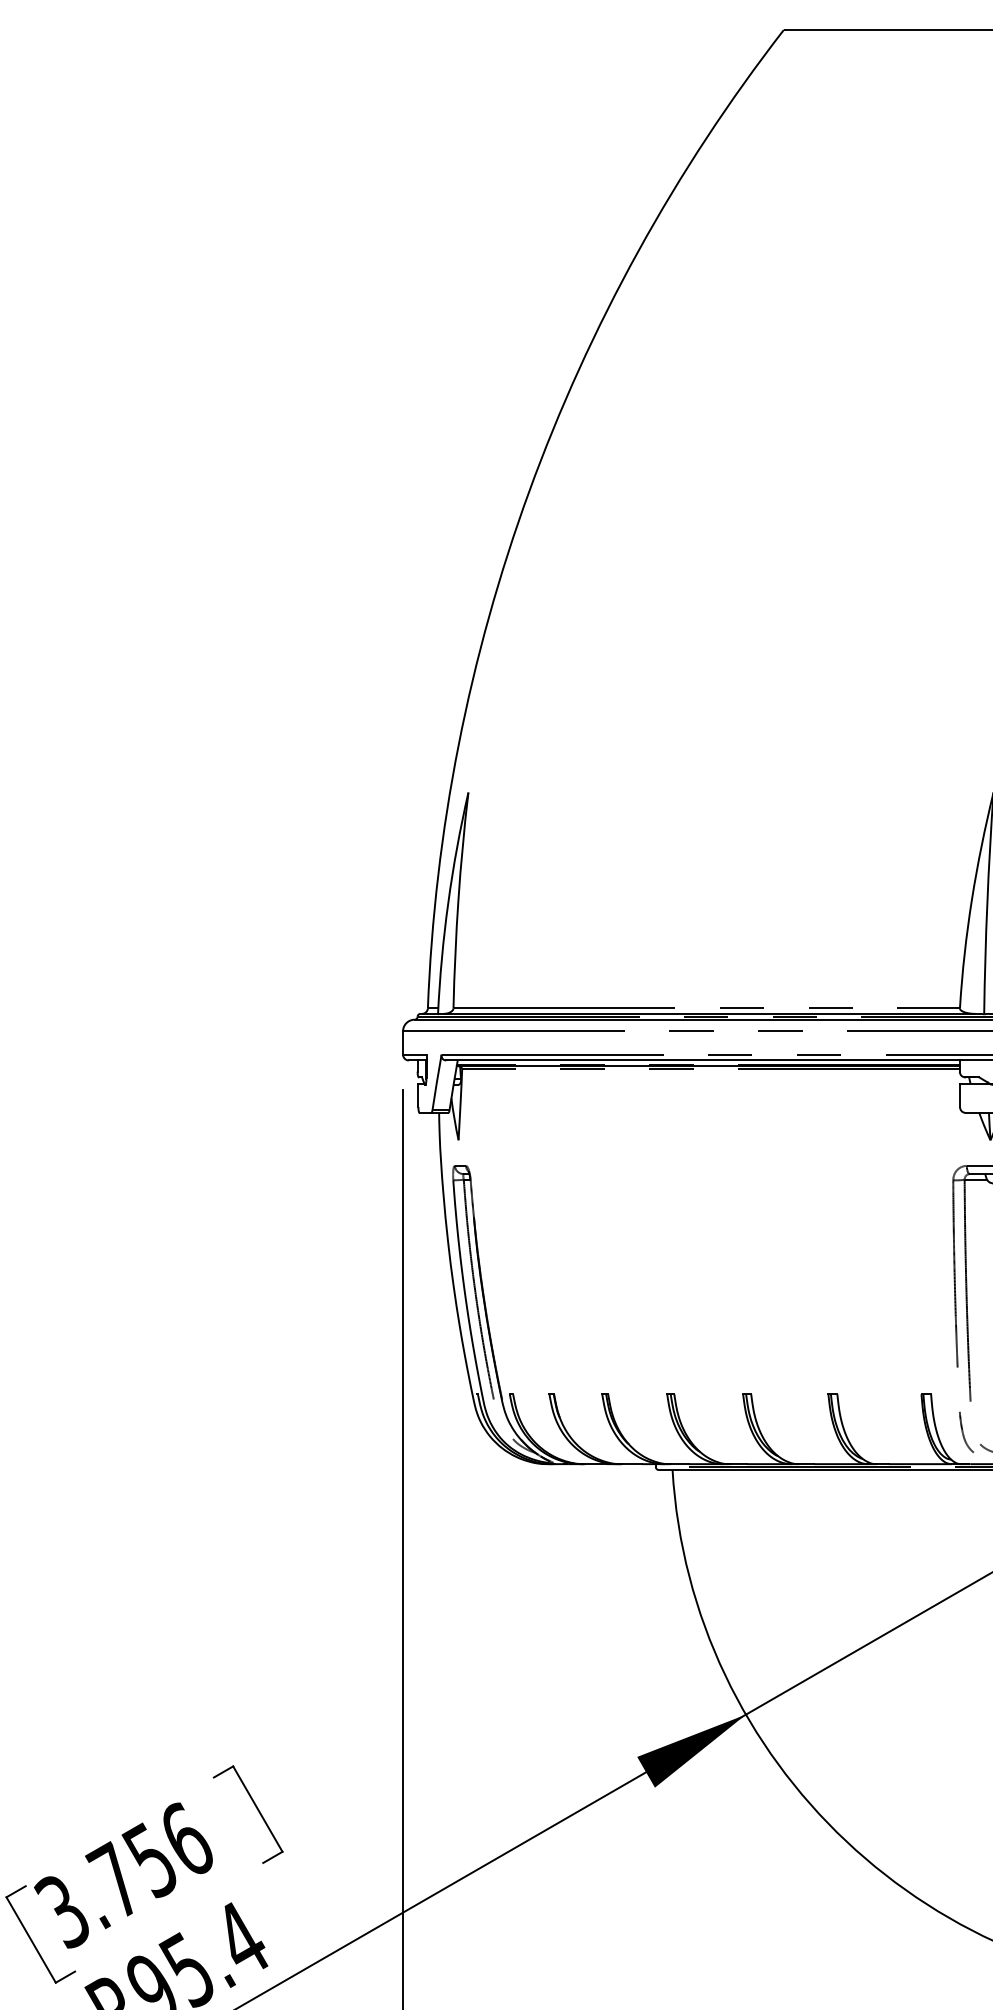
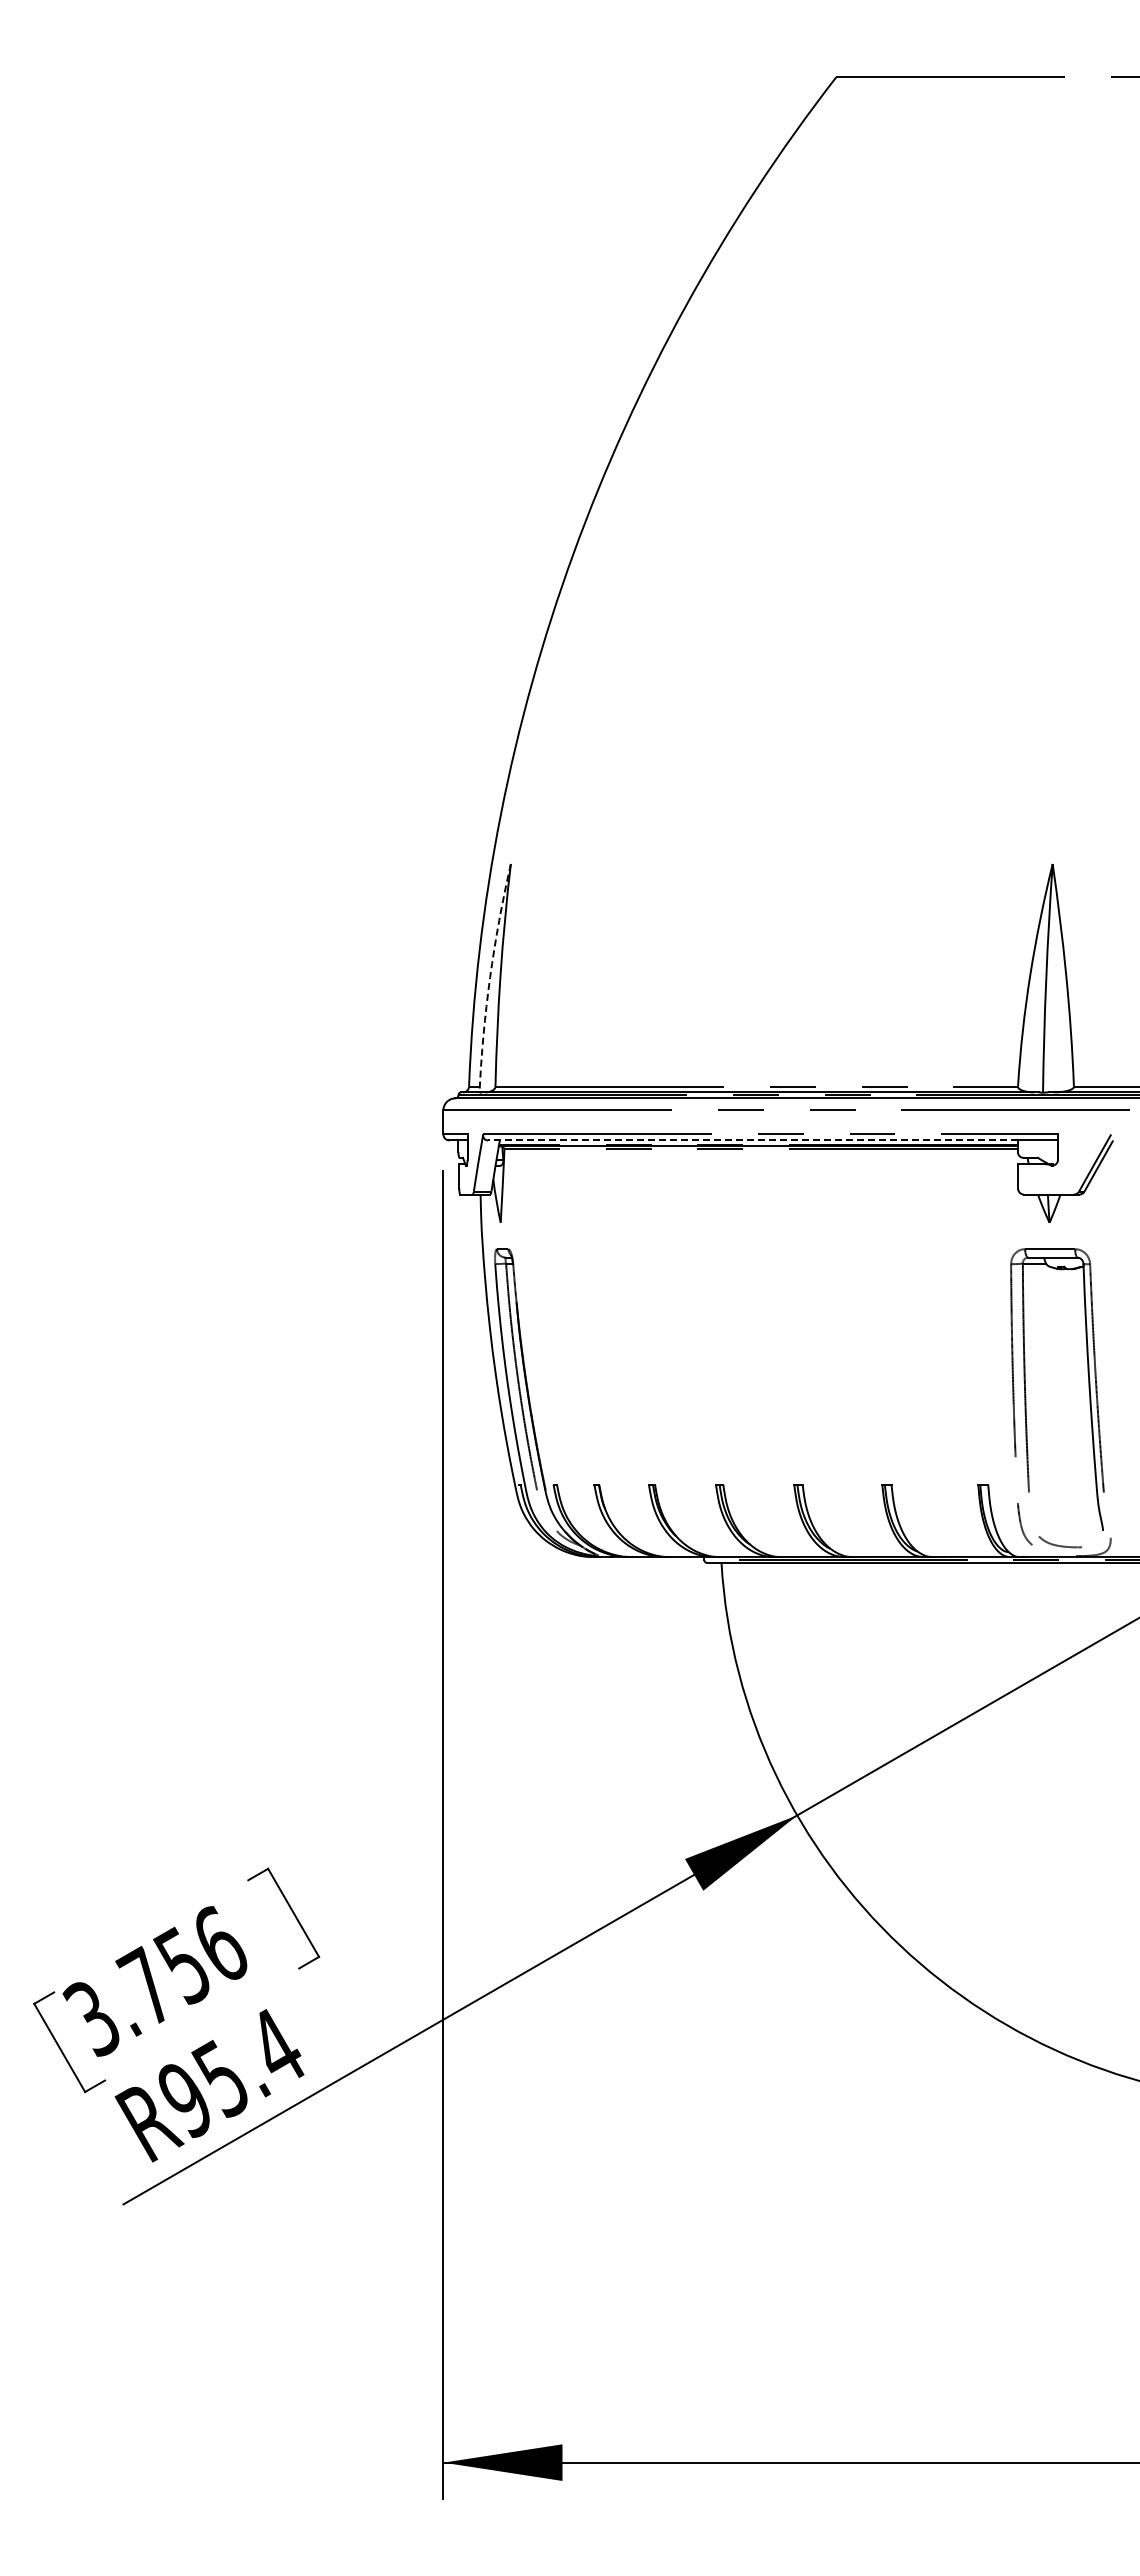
arc: (448, 902) -> (490, 977), solid -> dashed
line: (702, 1060) -> (752, 1140), solid -> dashed

